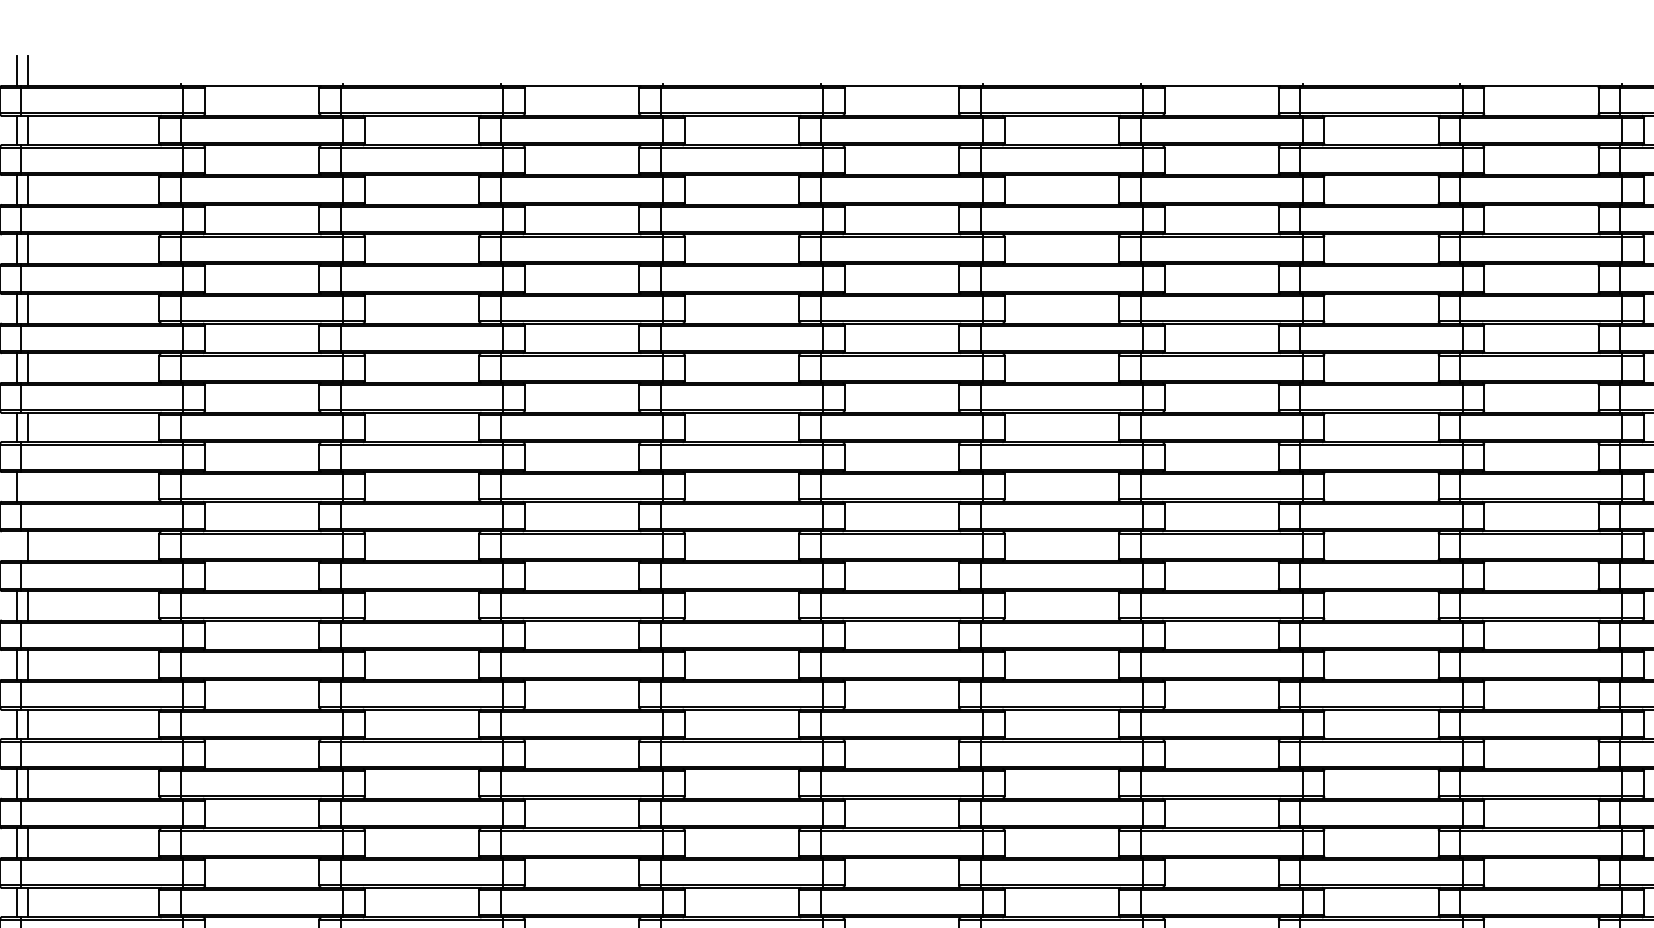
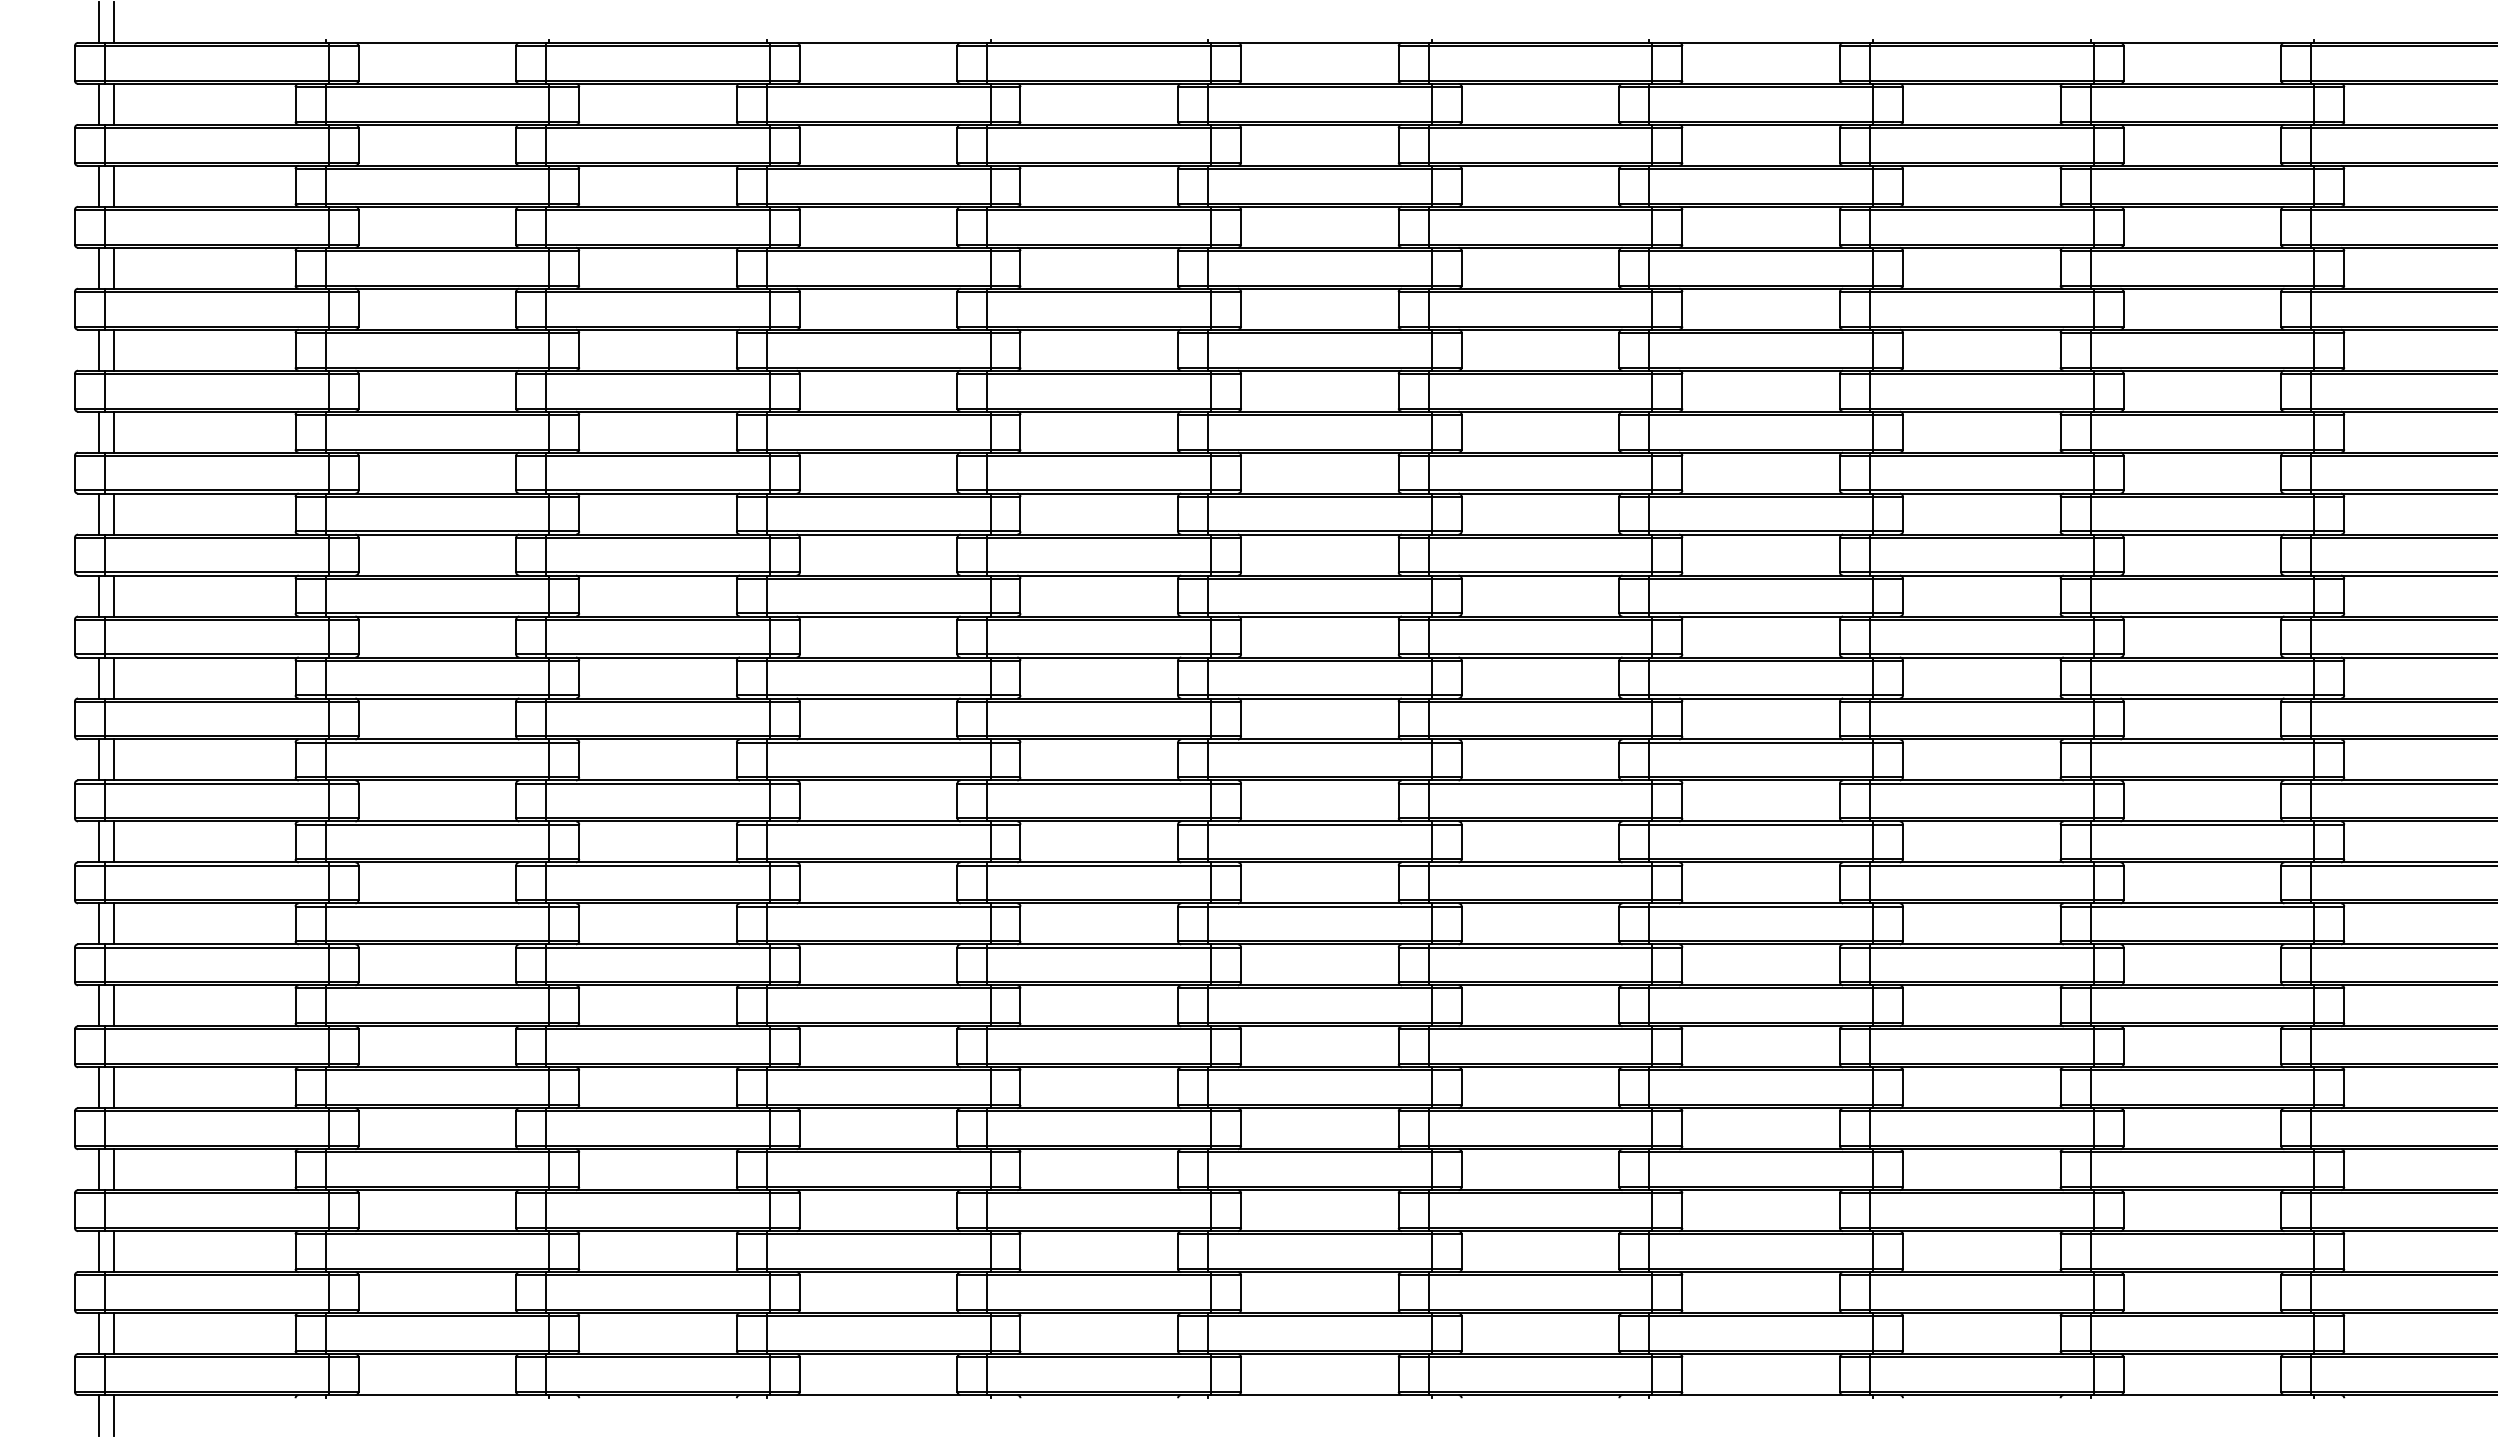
line: (28, 486) -> (114, 595), added
line: (16, 545) -> (98, 677), added

